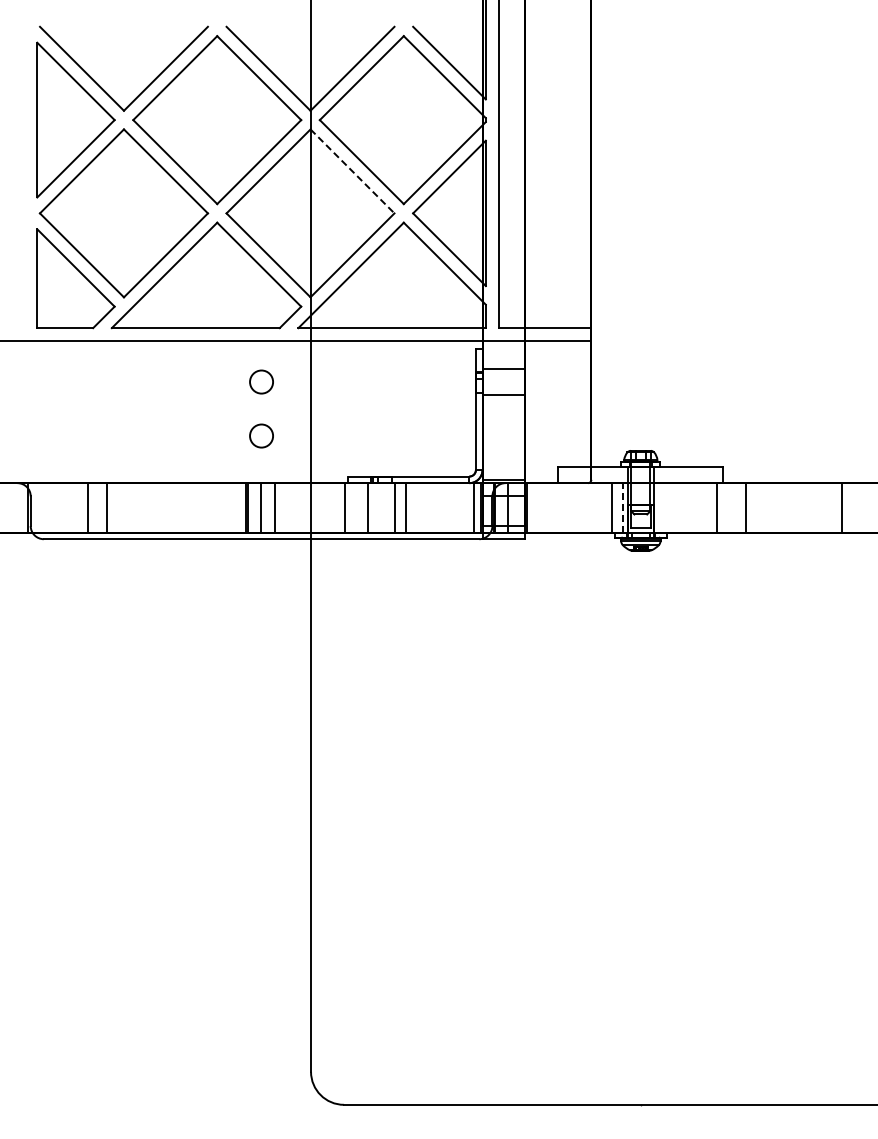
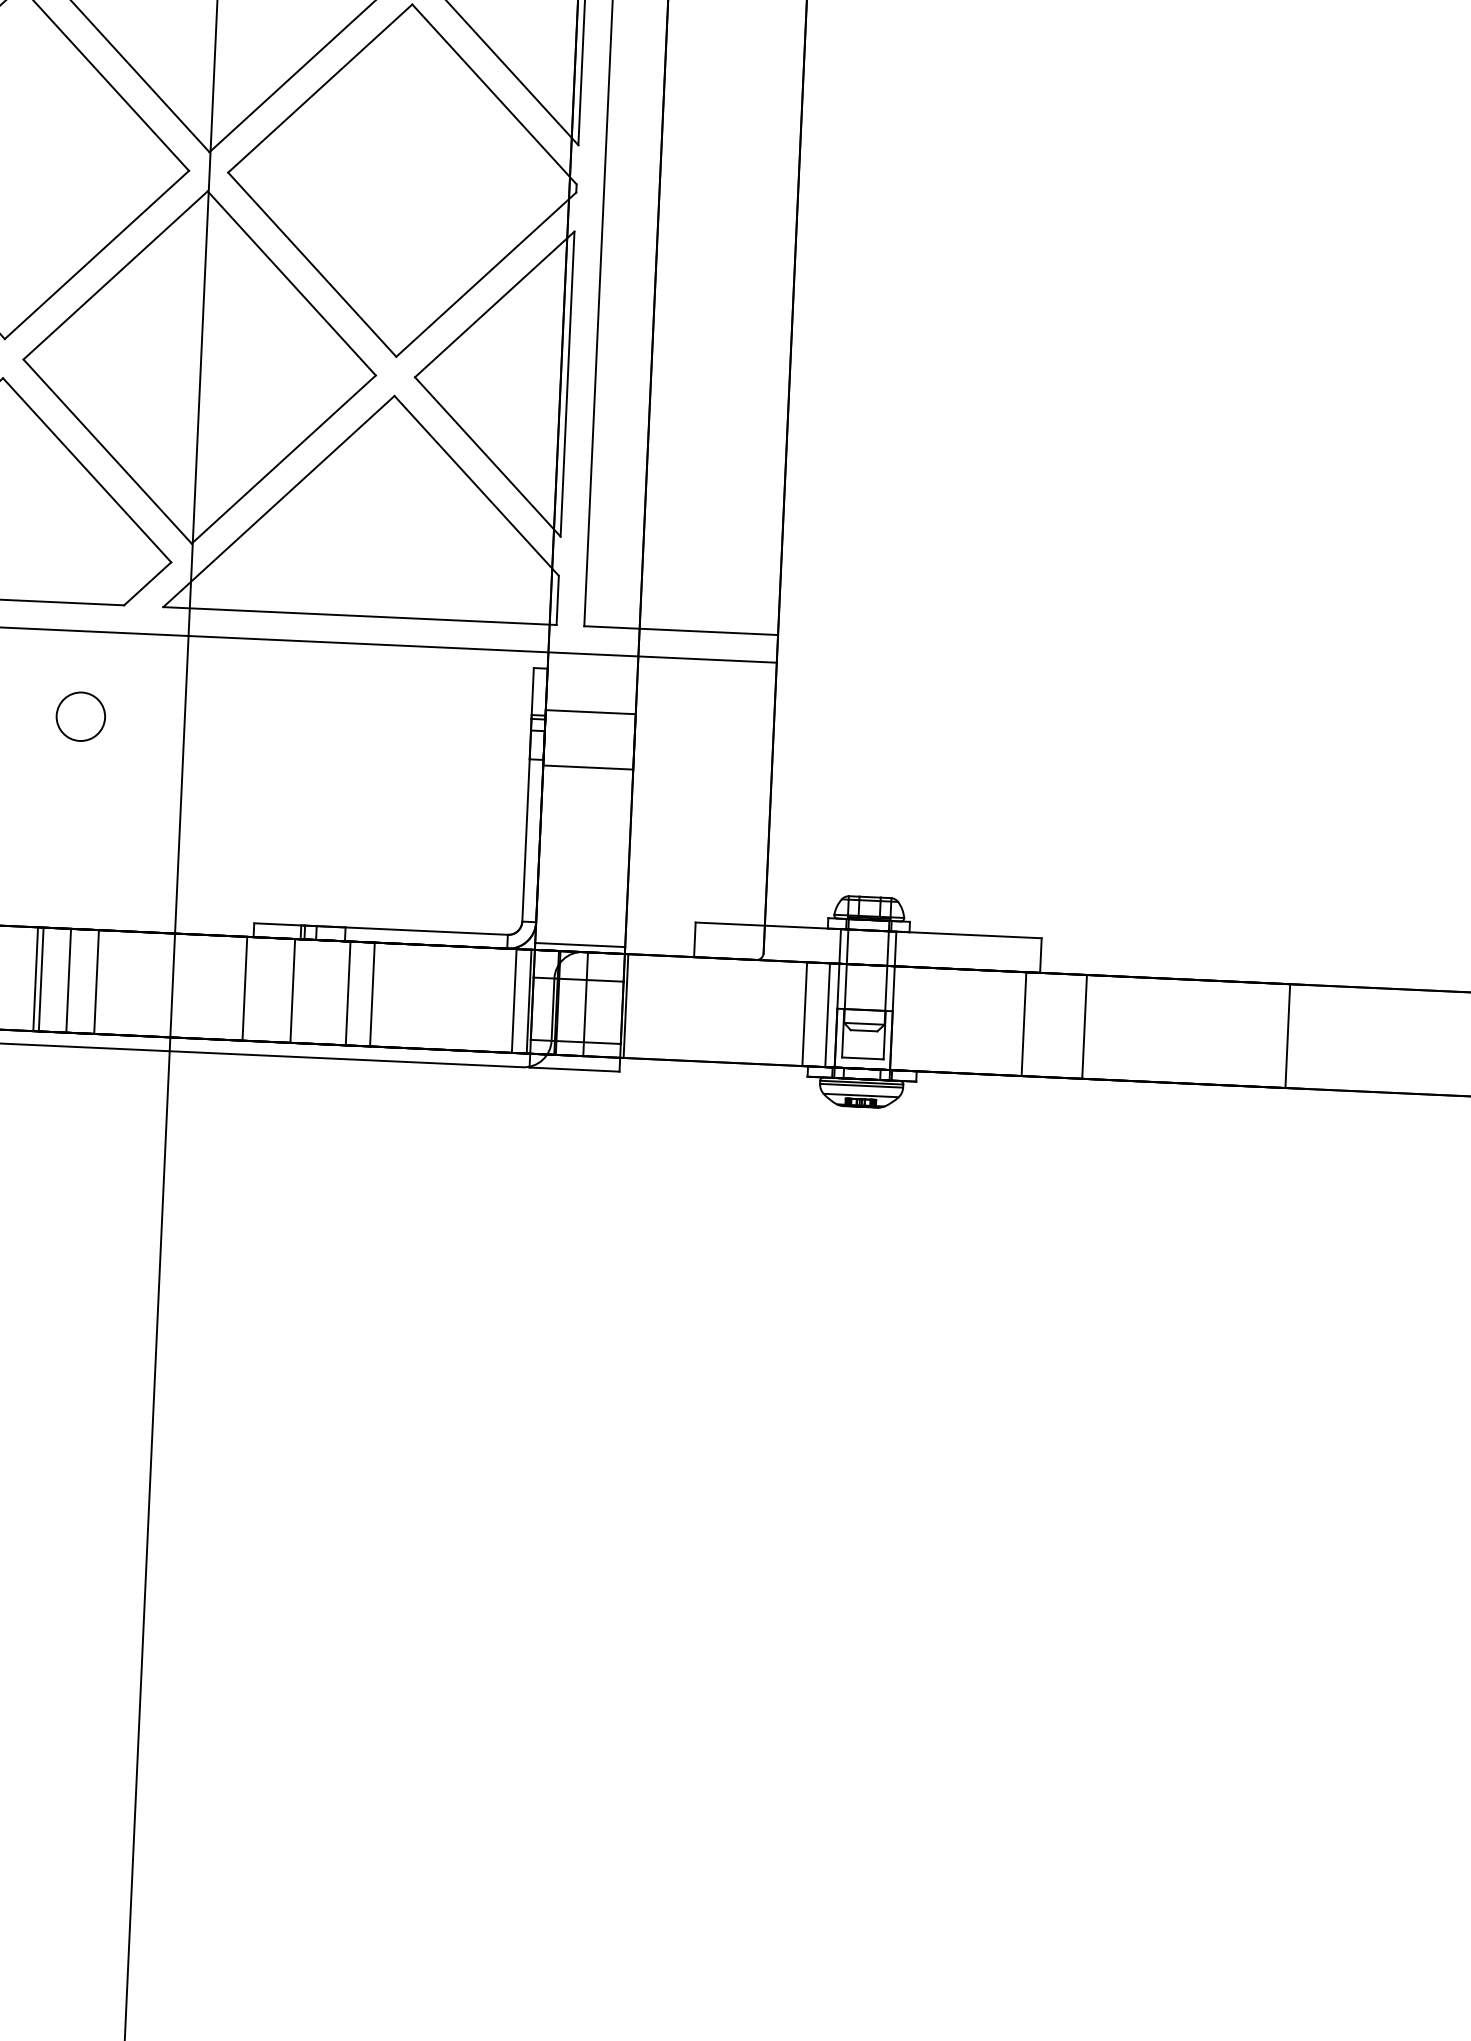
line: (352, 171) -> (291, 283), dashed -> solid
circle: (261, 435) -> (75, 828), removed
line: (623, 507) -> (828, 1014), dashed -> solid

